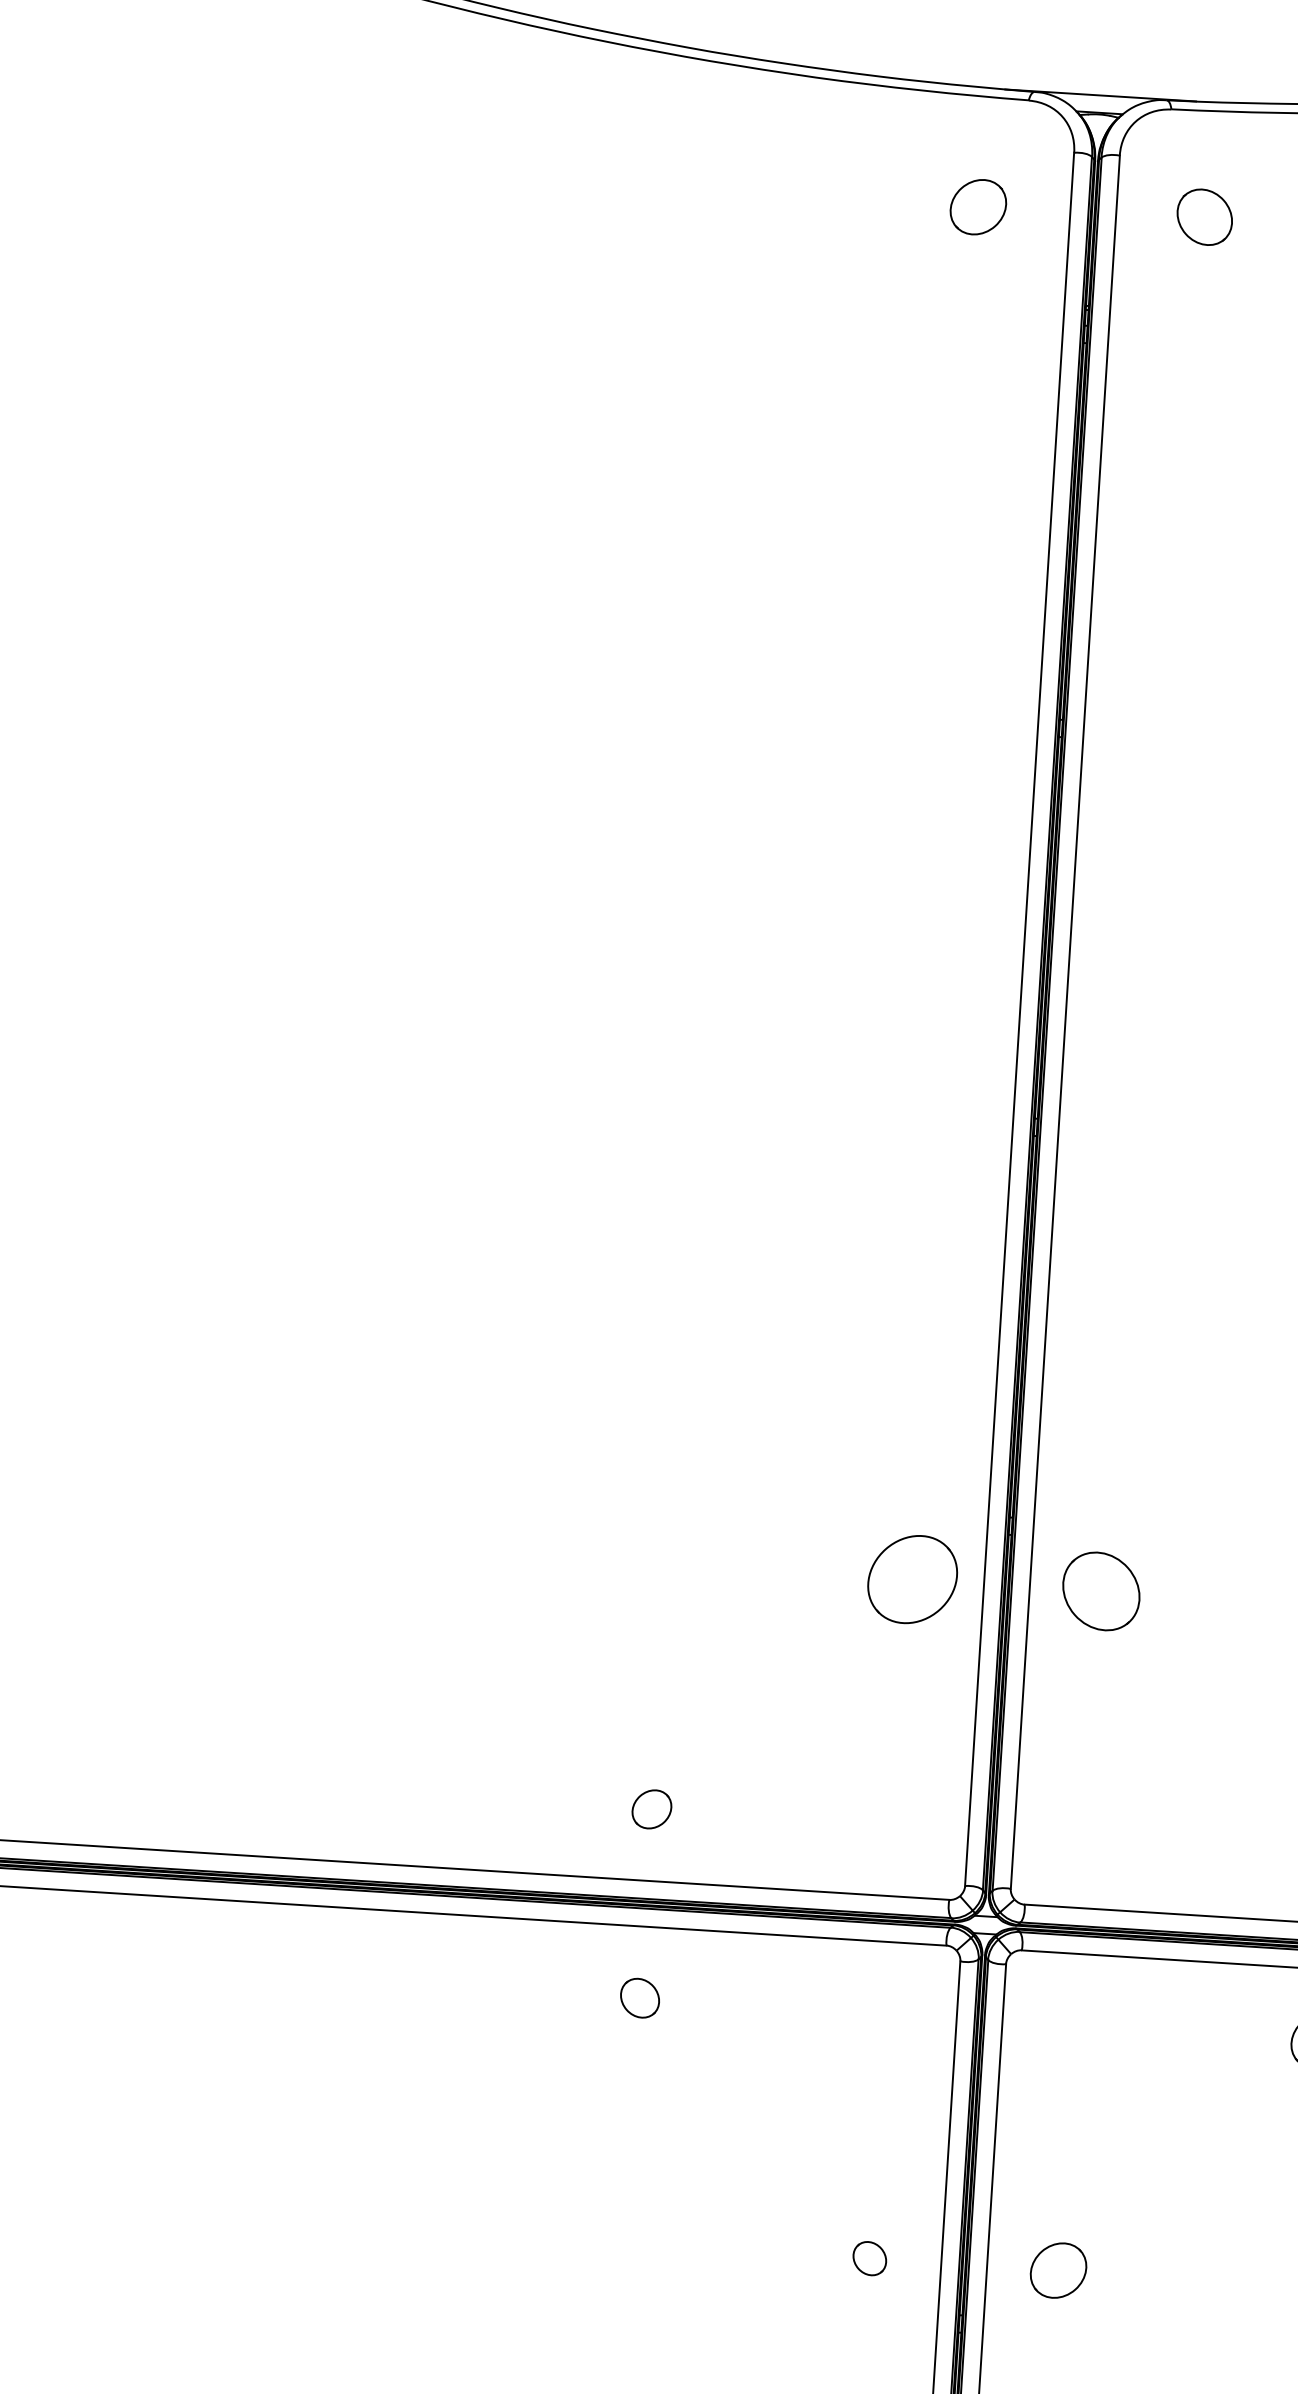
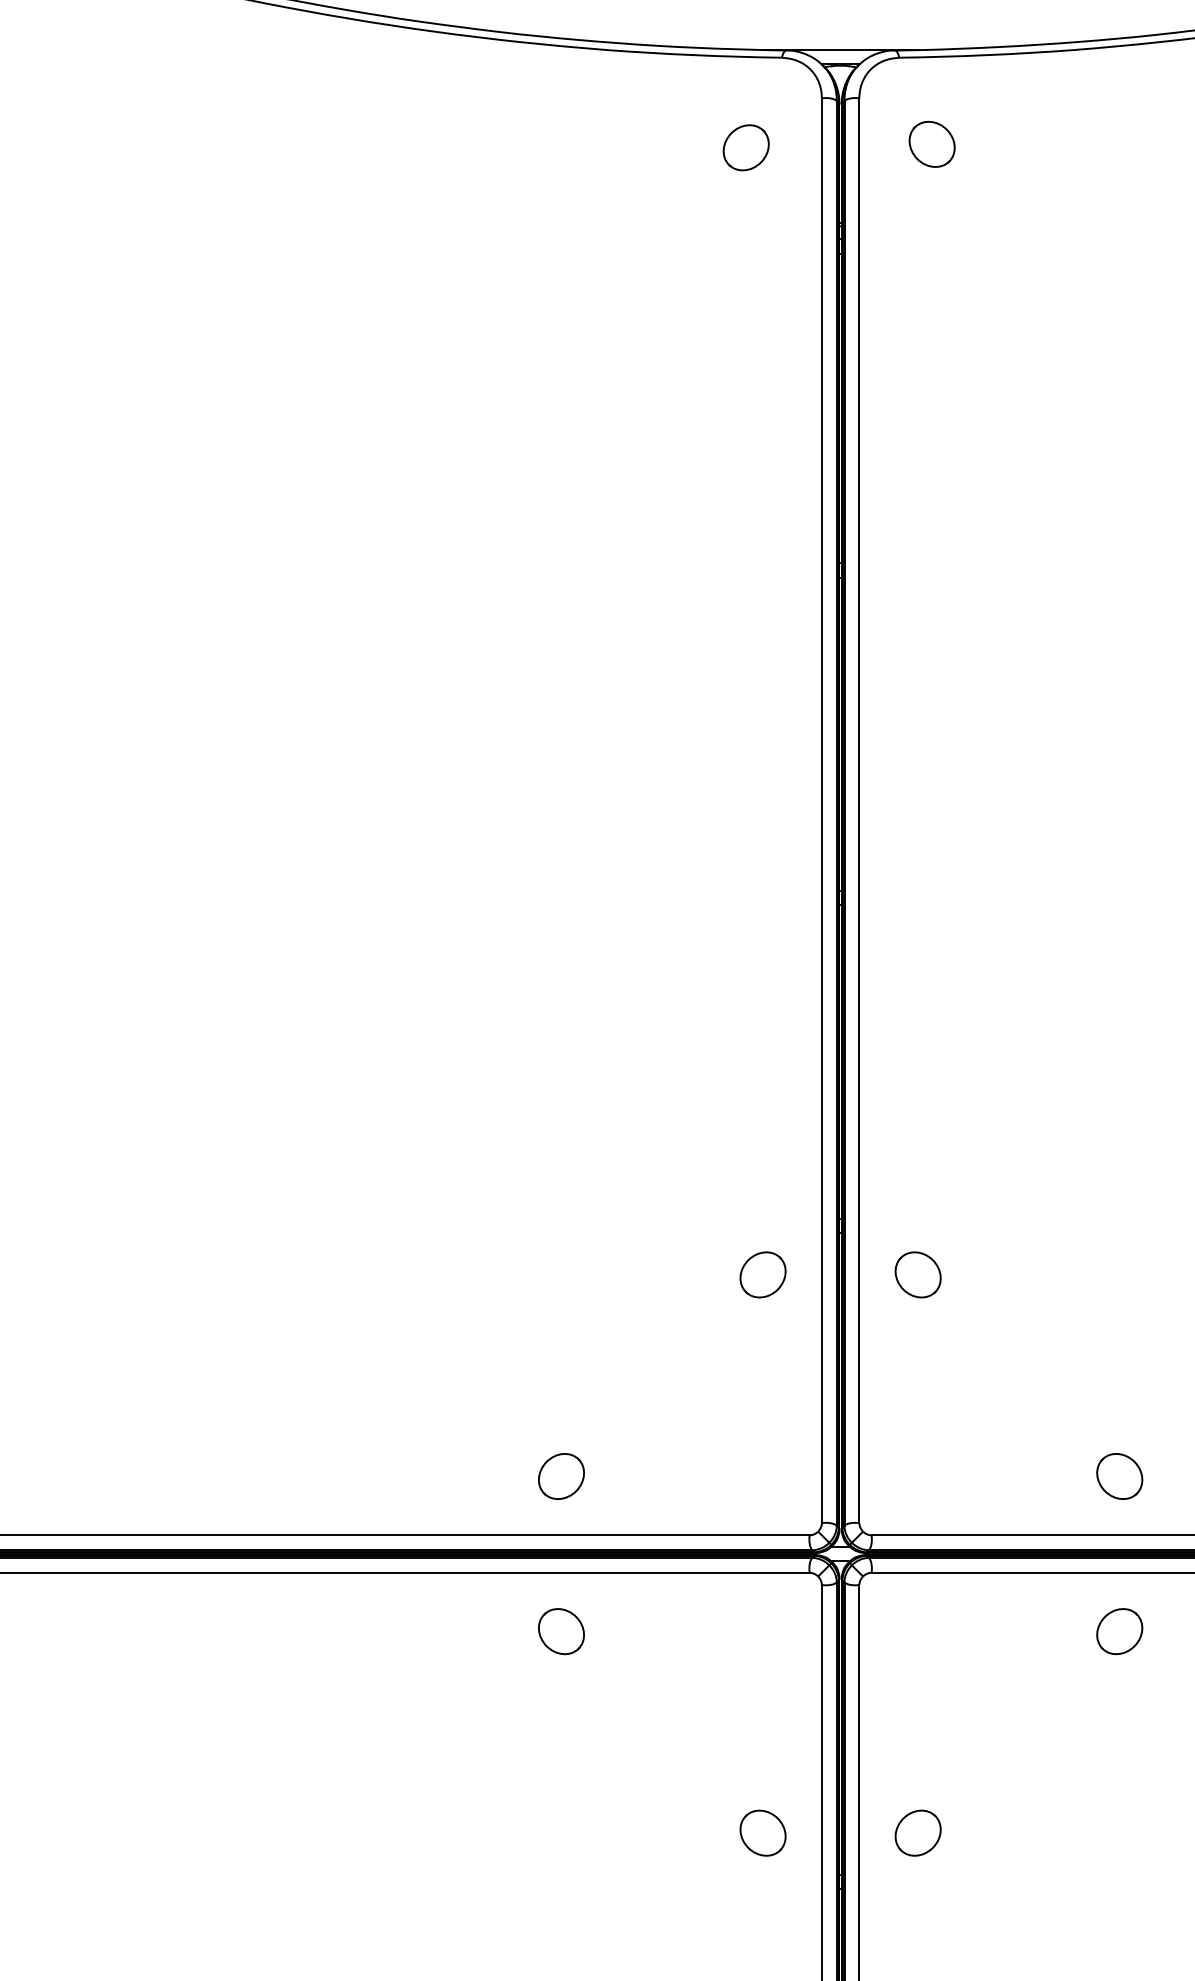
part: (911, 1579) -> (762, 1274), size x0.62
part: (1100, 1590) -> (917, 1274), size x0.71
part: (651, 1809) -> (561, 1476), size x1.43
part: (640, 1997) -> (561, 1631), size x1.43
part: (869, 2257) -> (762, 1832), size x1.67

